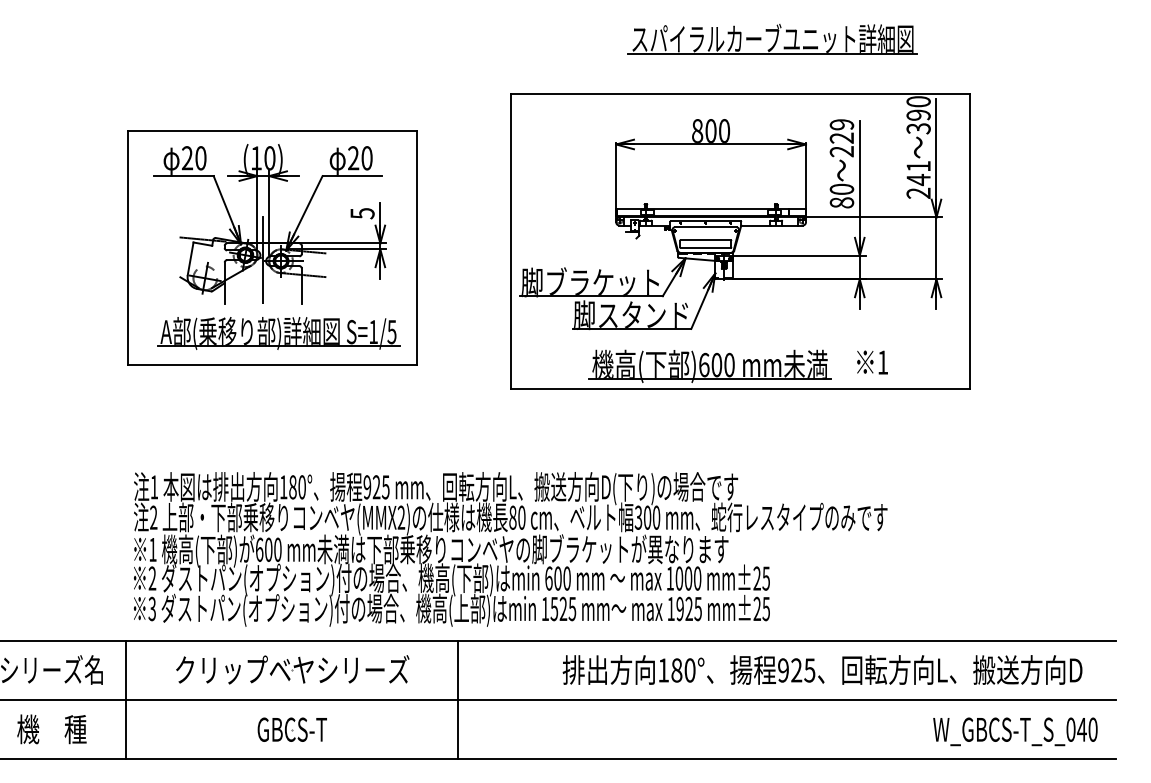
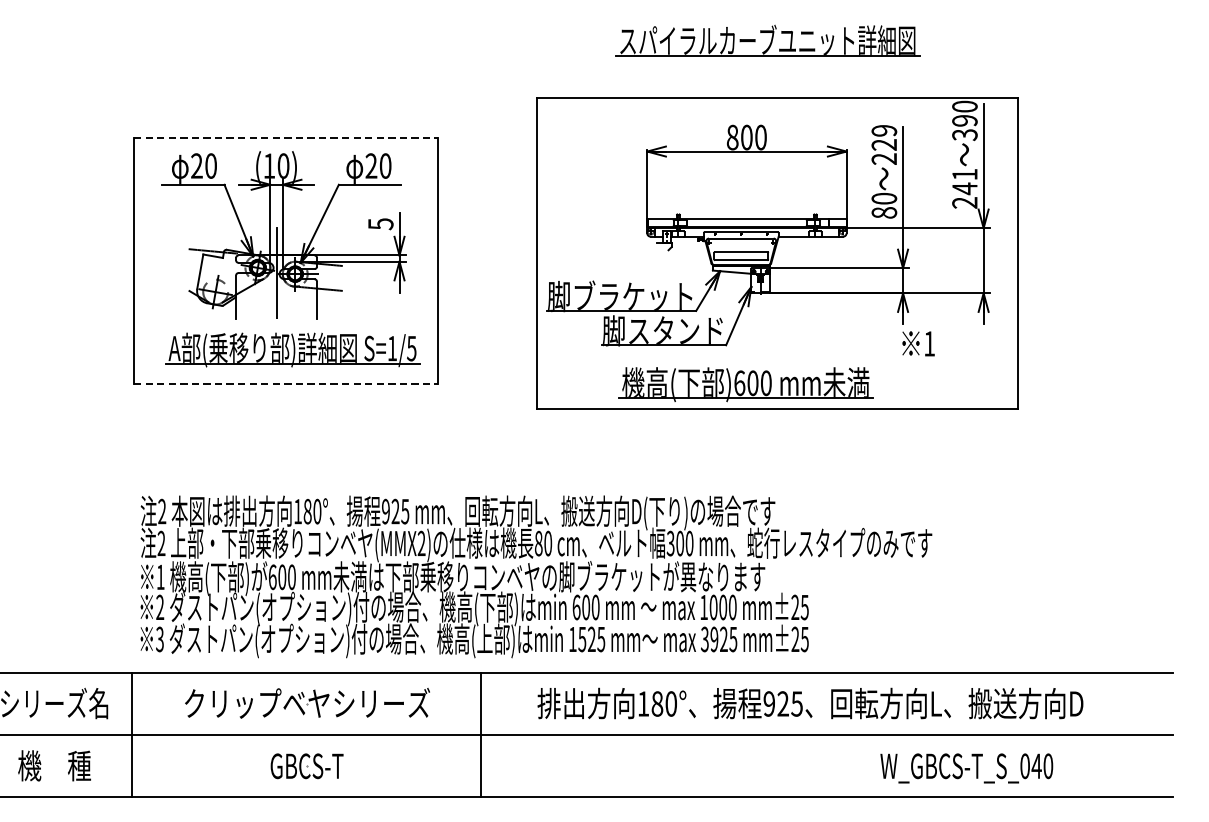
part: (772, 39) -> (767, 41), moved
line: (272, 131) -> (286, 137), solid -> dashed
text: (872, 362) -> (918, 343), moved
line: (272, 365) -> (286, 383), solid -> dashed
text: (154, 486) -> (162, 510), 1 -> 2
text: (670, 608) -> (704, 638), 1925 -> 3925
text: (822, 669) -> (810, 702), moved
text: (1015, 731) -> (966, 768), moved

